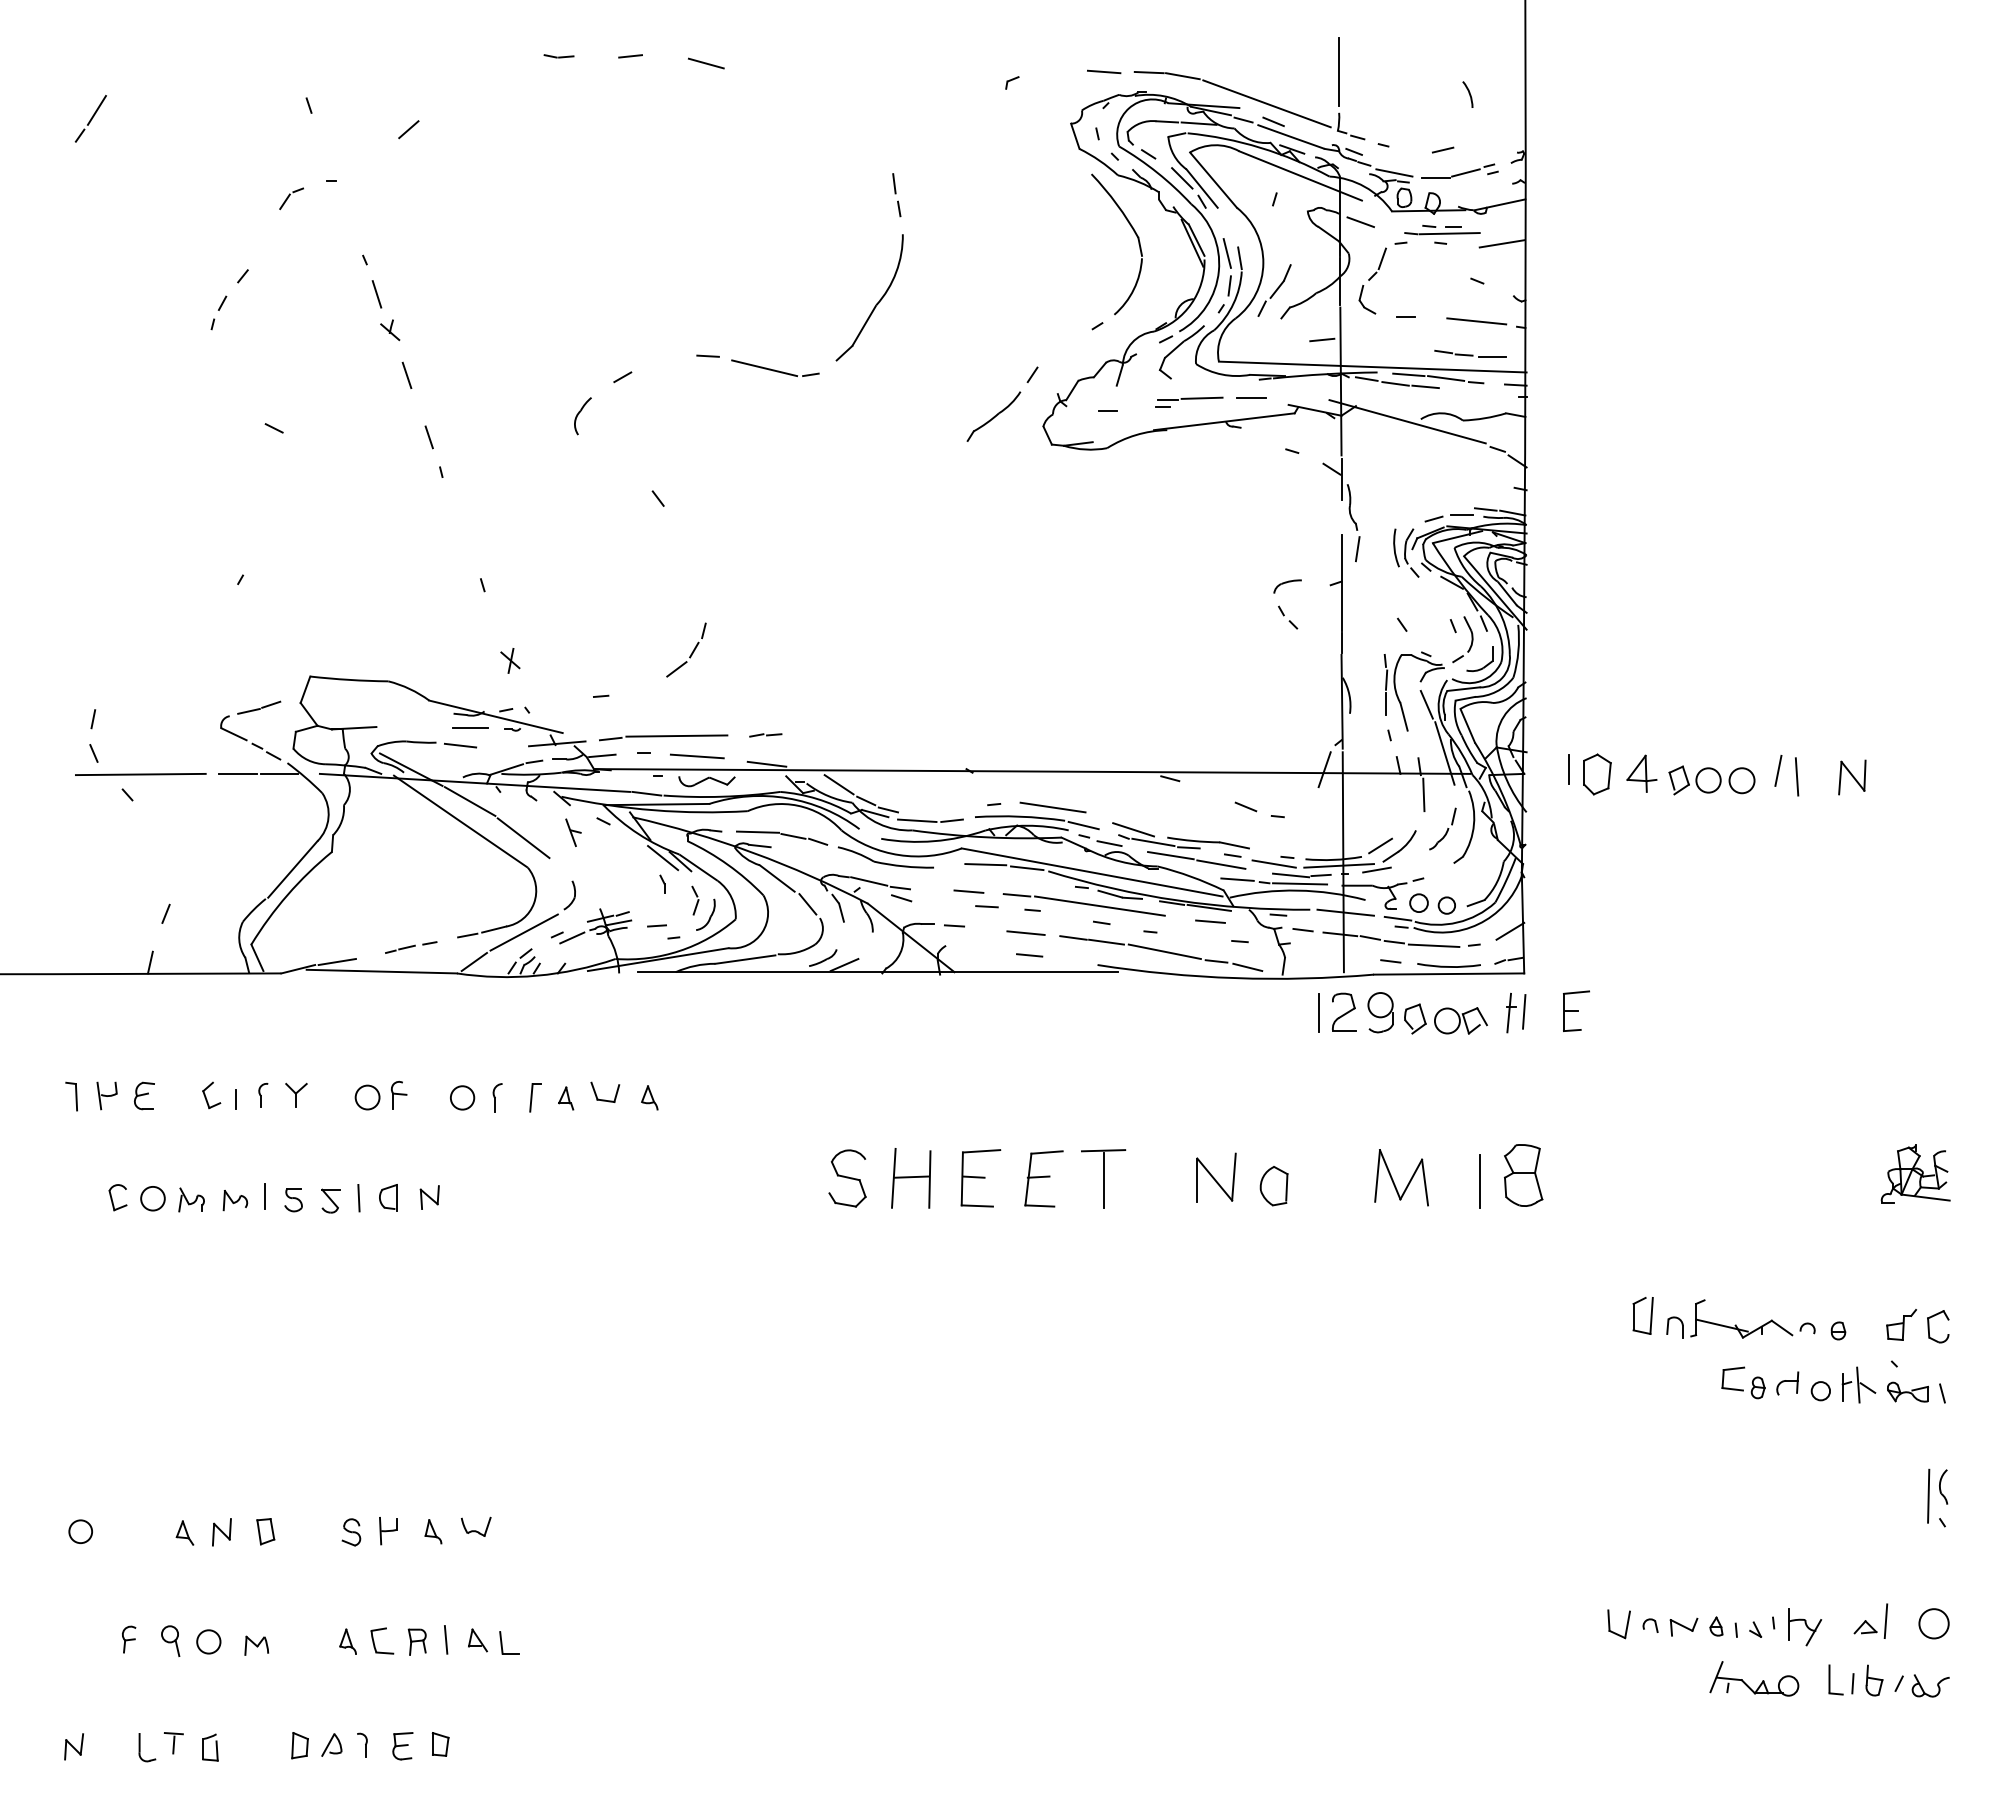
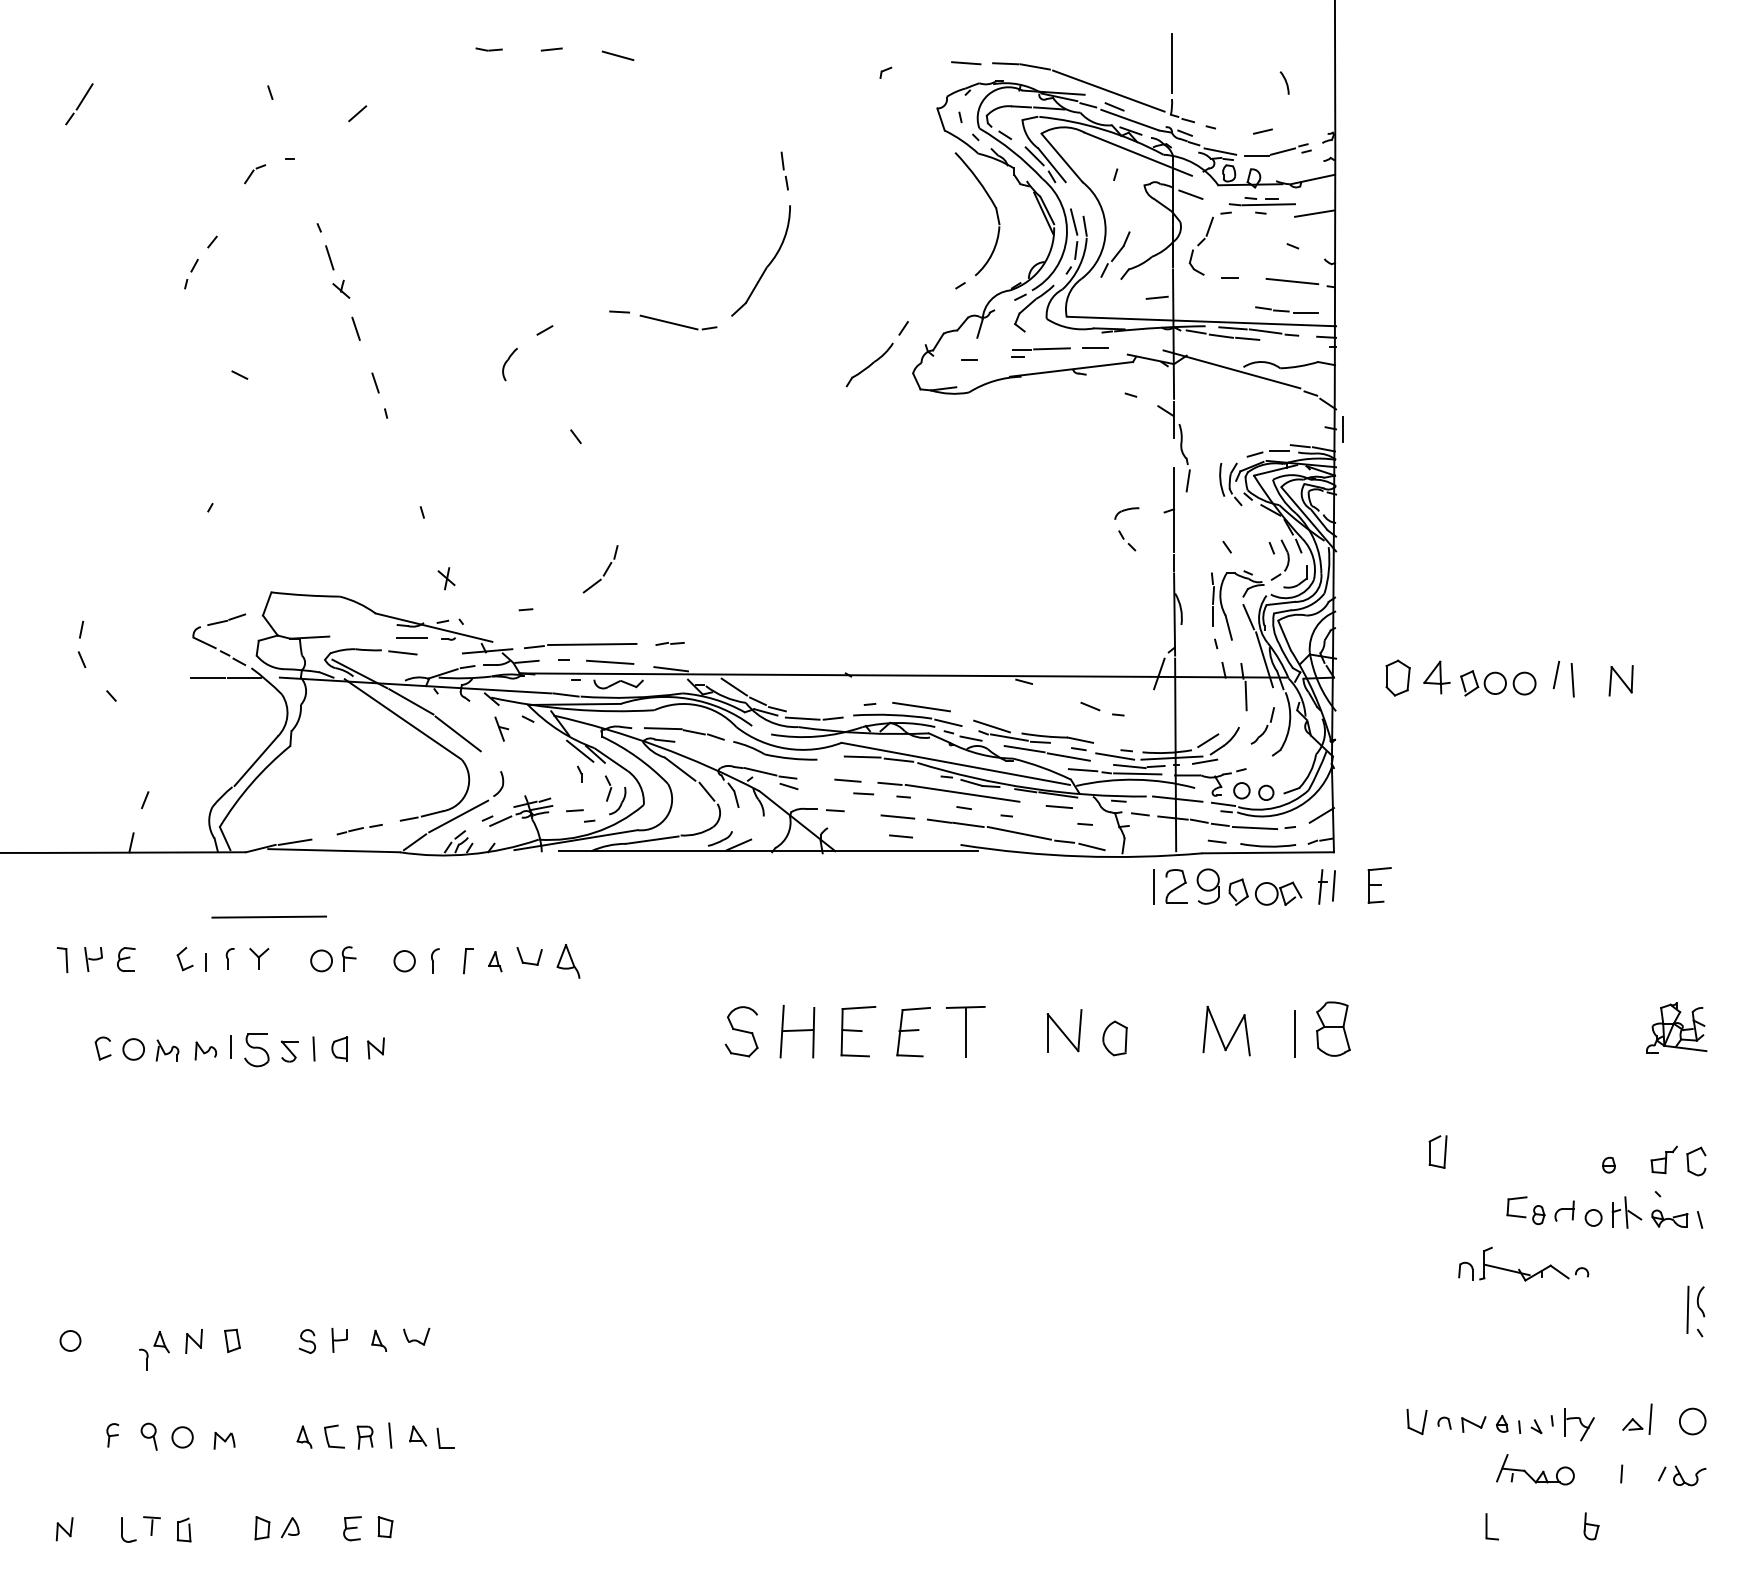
line: (1568, 769) -> (1342, 429), moved
line: (140, 774) -> (268, 917), moved
part: (649, 1097) -> (568, 960), size x1.6
part: (293, 1200) -> (256, 1051), size x1.6
part: (1736, 1324) -> (1519, 1268), moved
part: (1835, 1679) -> (1491, 1526), moved
part: (1874, 1680) -> (1591, 1526), moved
part: (362, 1744) -> (143, 1359), moved

